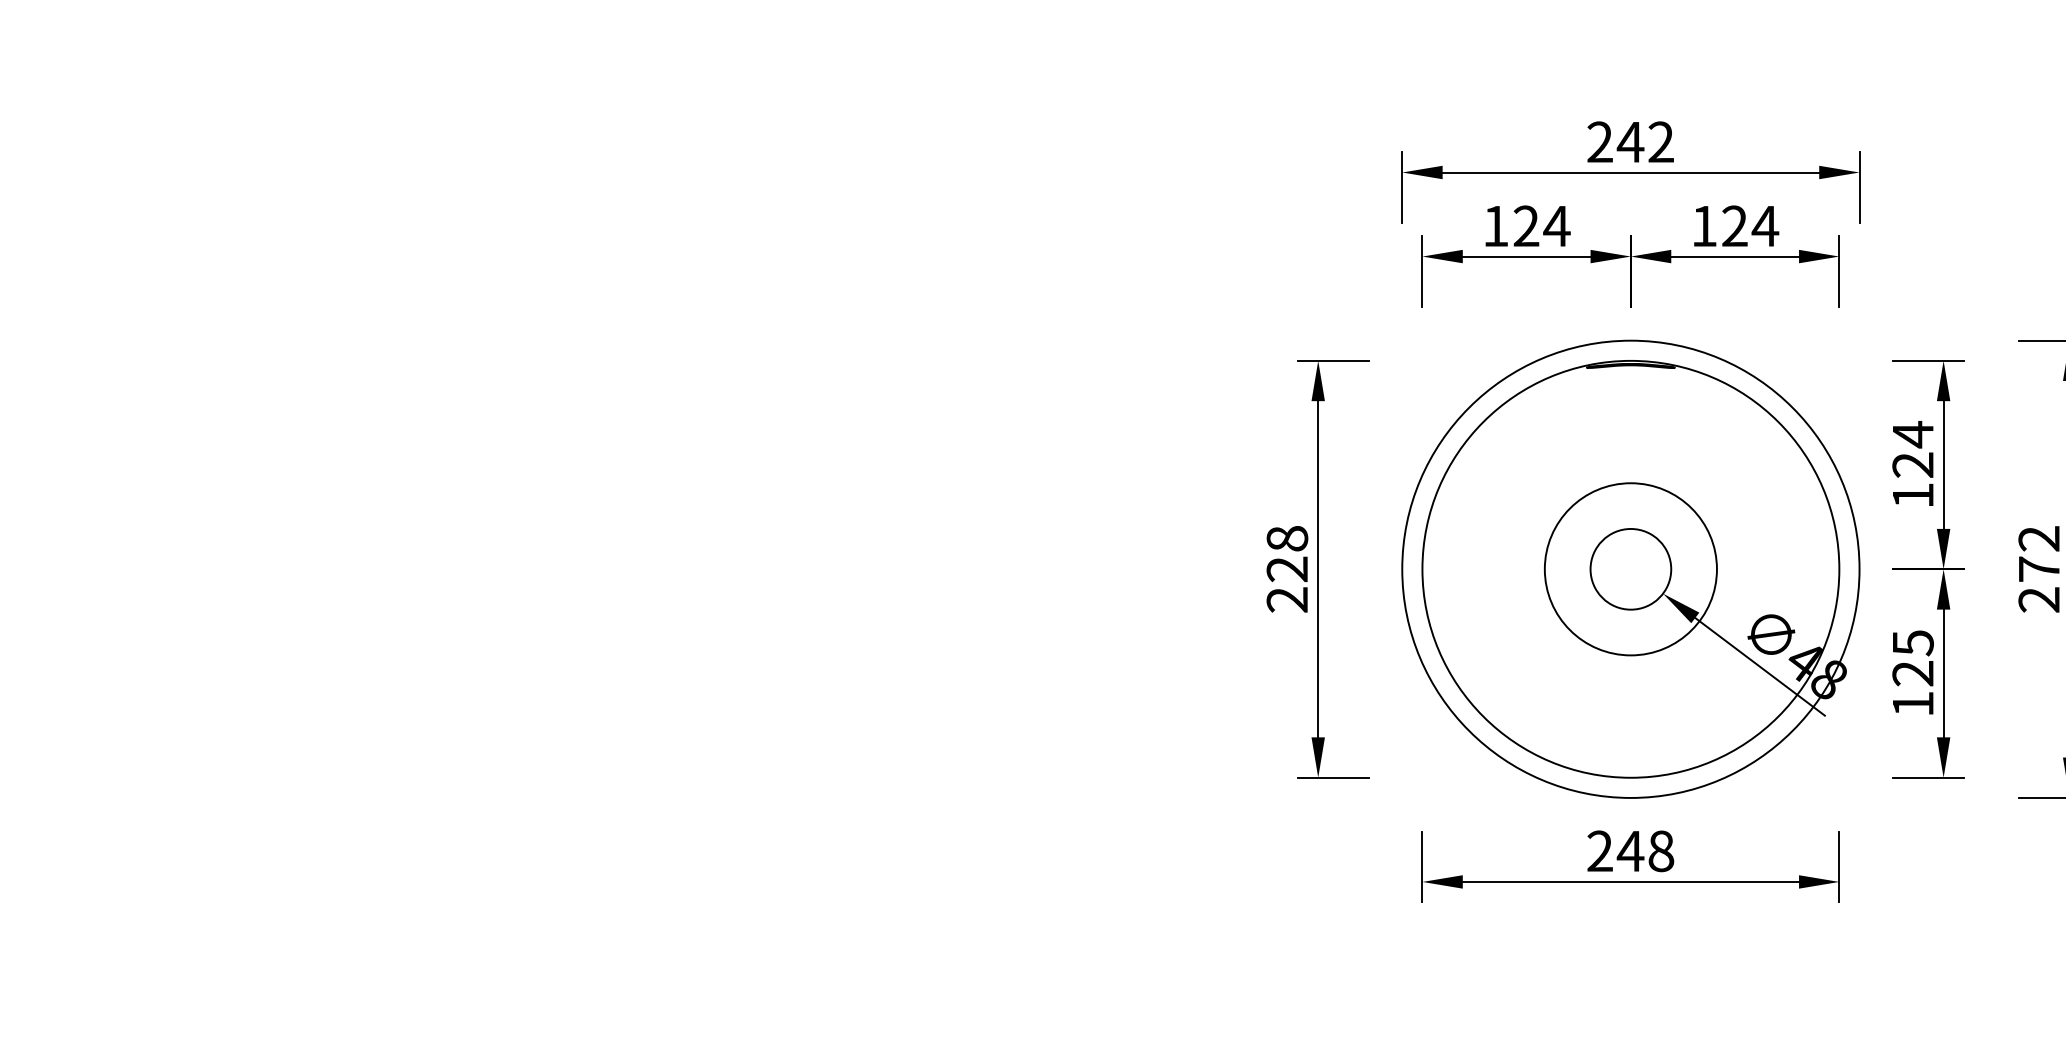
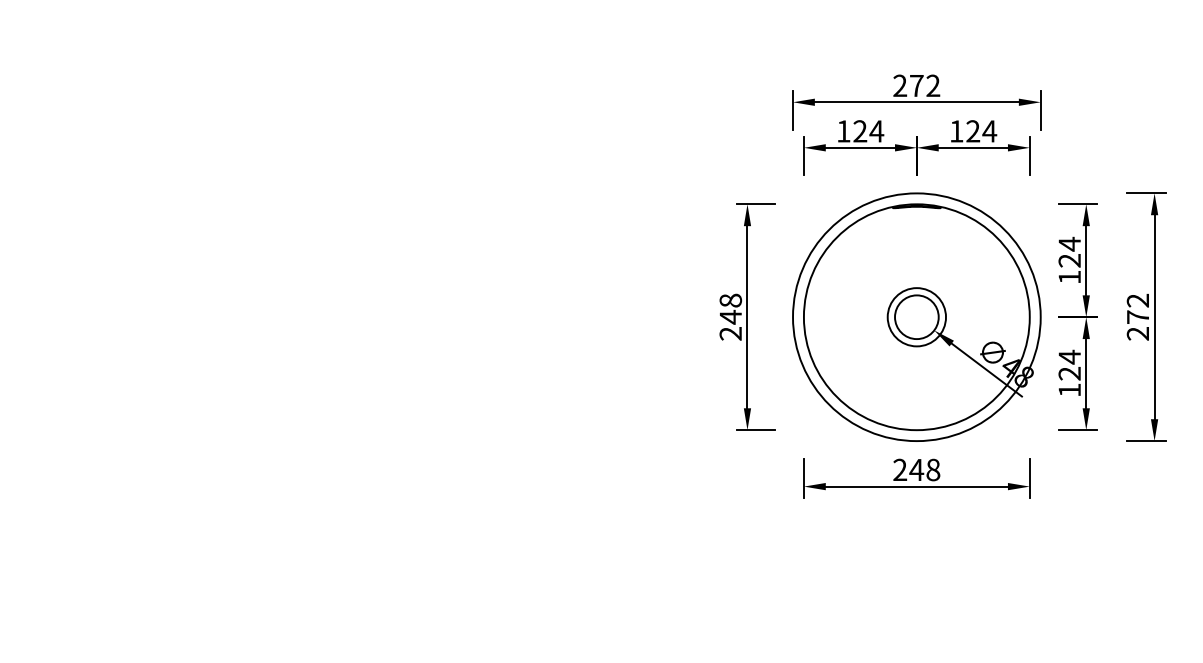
text: (1630, 141) -> (916, 85), 242 -> 272
text: (1286, 567) -> (730, 316), 228 -> 248
circle: (1630, 569) -> (916, 317), size x0.62
text: (1912, 641) -> (1069, 356), 125 -> 124

